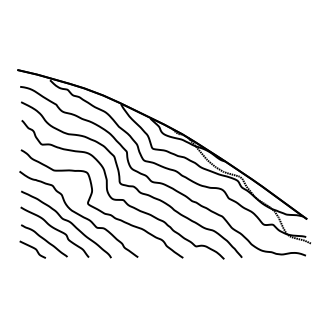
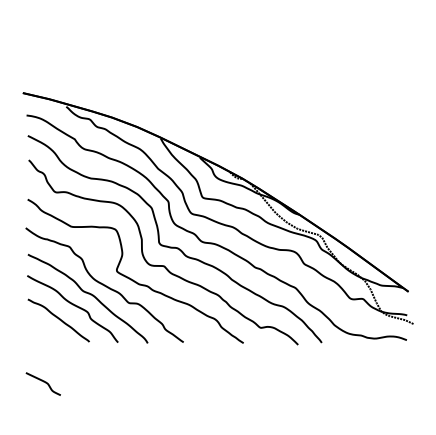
part: (32, 249) -> (43, 383), moved

